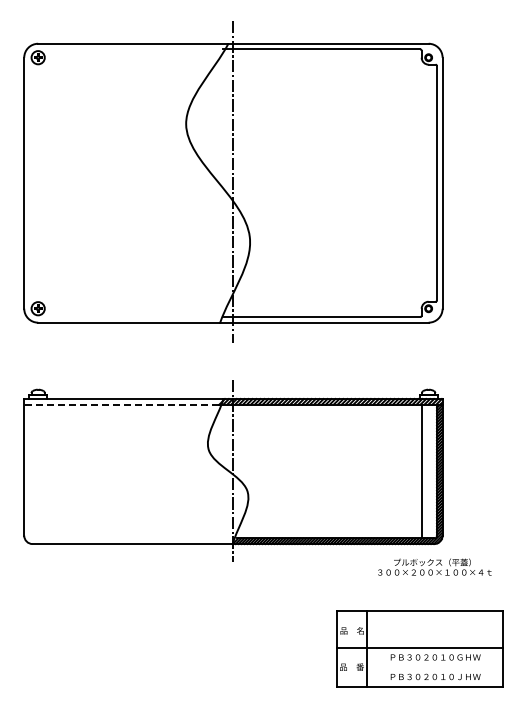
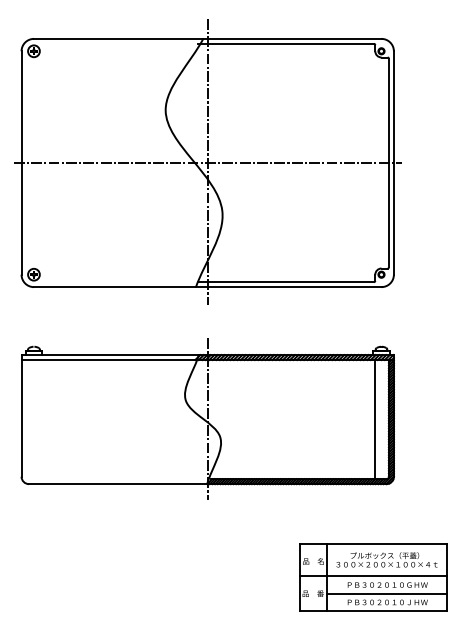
line: (233, 183) -> (207, 163), added
line: (121, 404) -> (108, 359), dashed -> solid
text: (434, 566) -> (386, 559), moved
line: (434, 667) -> (386, 594), added

